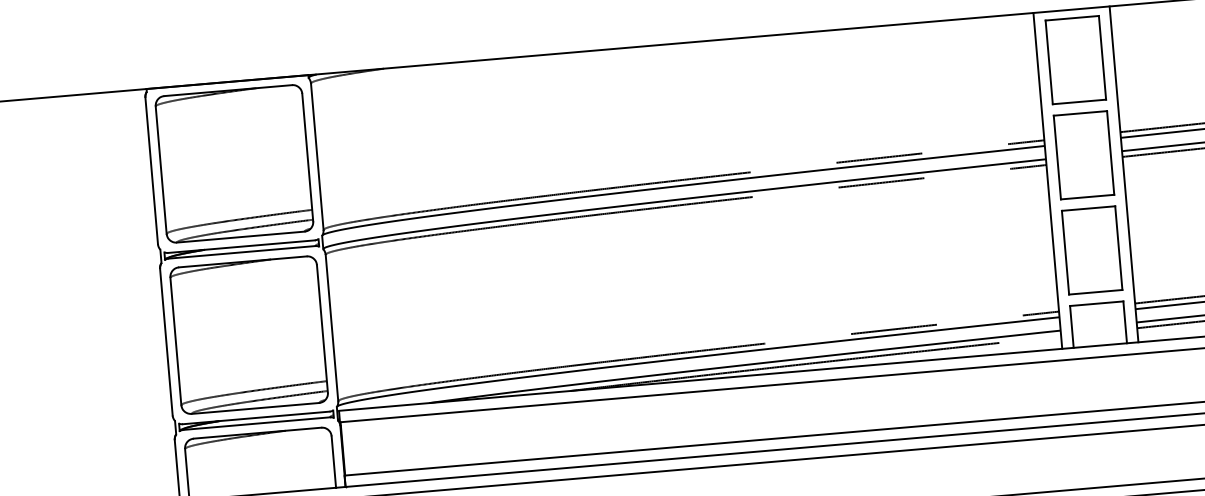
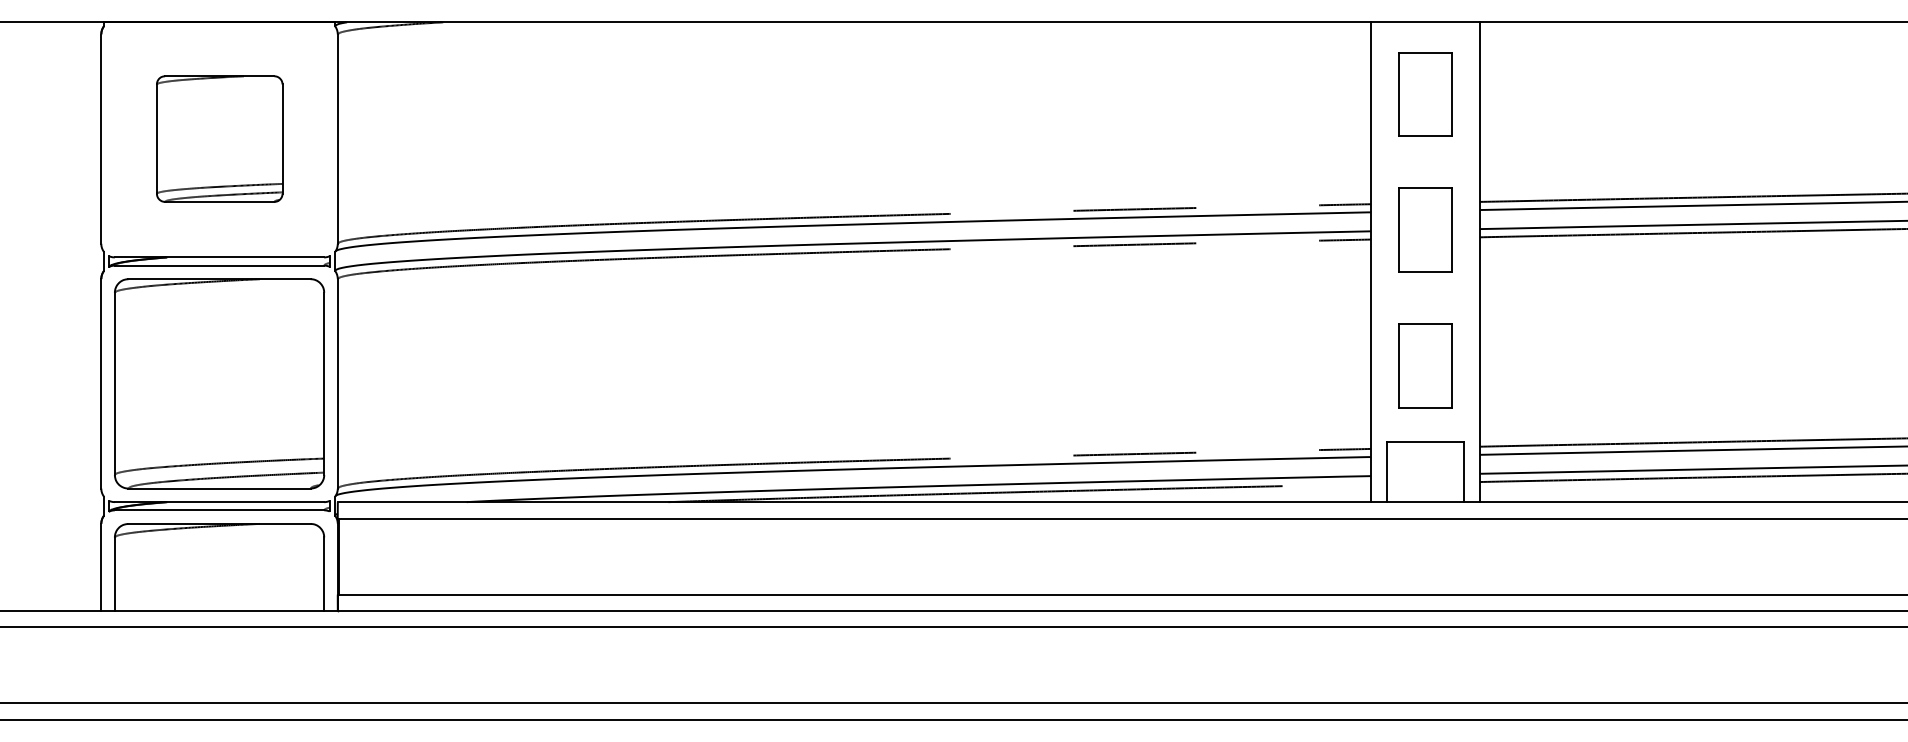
part: (1075, 60) -> (1425, 94), size x0.7
part: (1083, 154) -> (1425, 229), size x0.7
part: (234, 163) -> (219, 138), size x0.6
part: (1092, 249) -> (1425, 365), size x0.7

